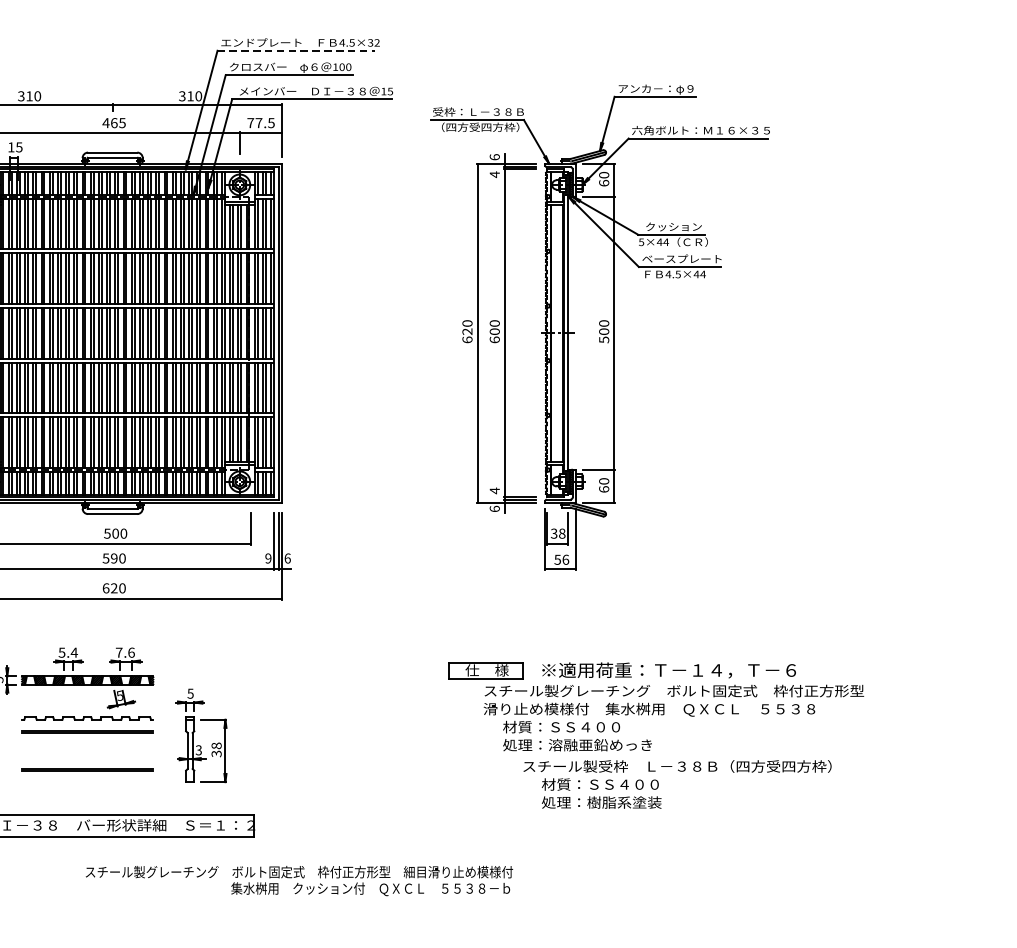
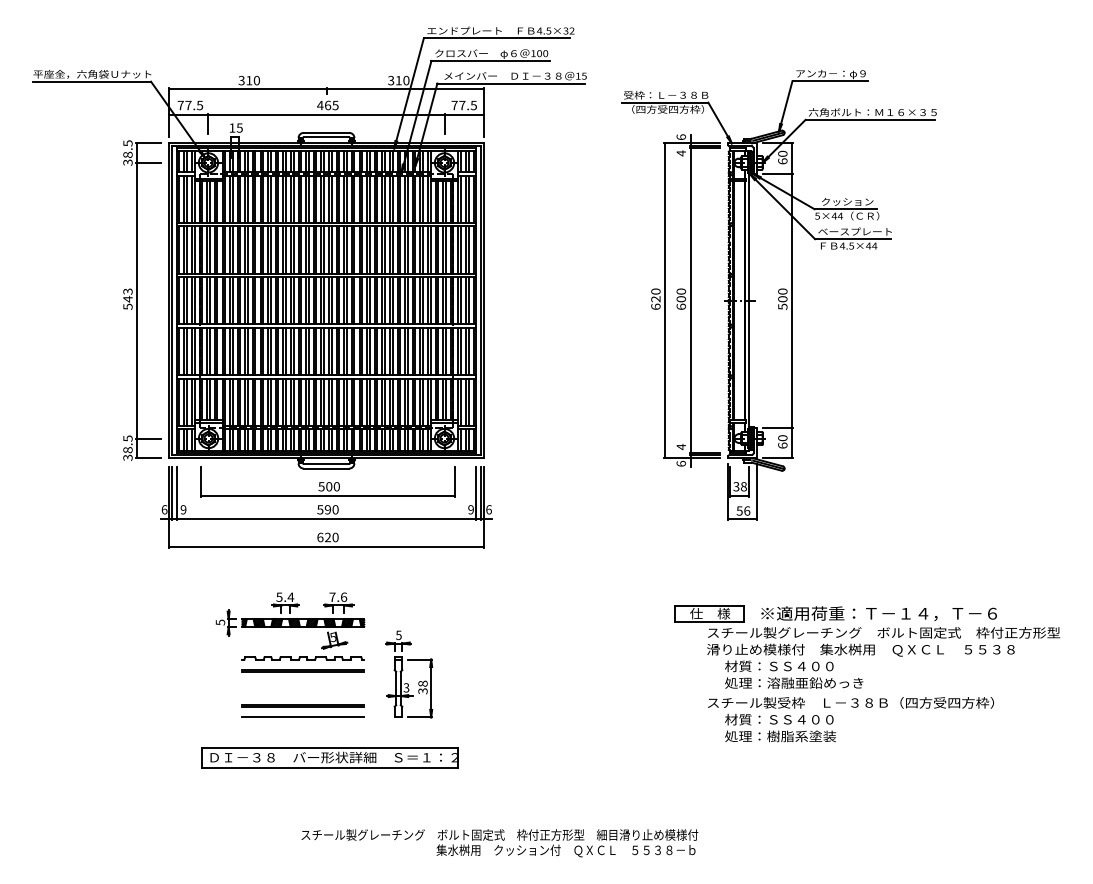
line: (296, 50) -> (497, 38), dashed -> solid
part: (656, 705) -> (867, 646), moved
line: (87, 782) -> (303, 717), added
text: (299, 881) -> (499, 843), moved

